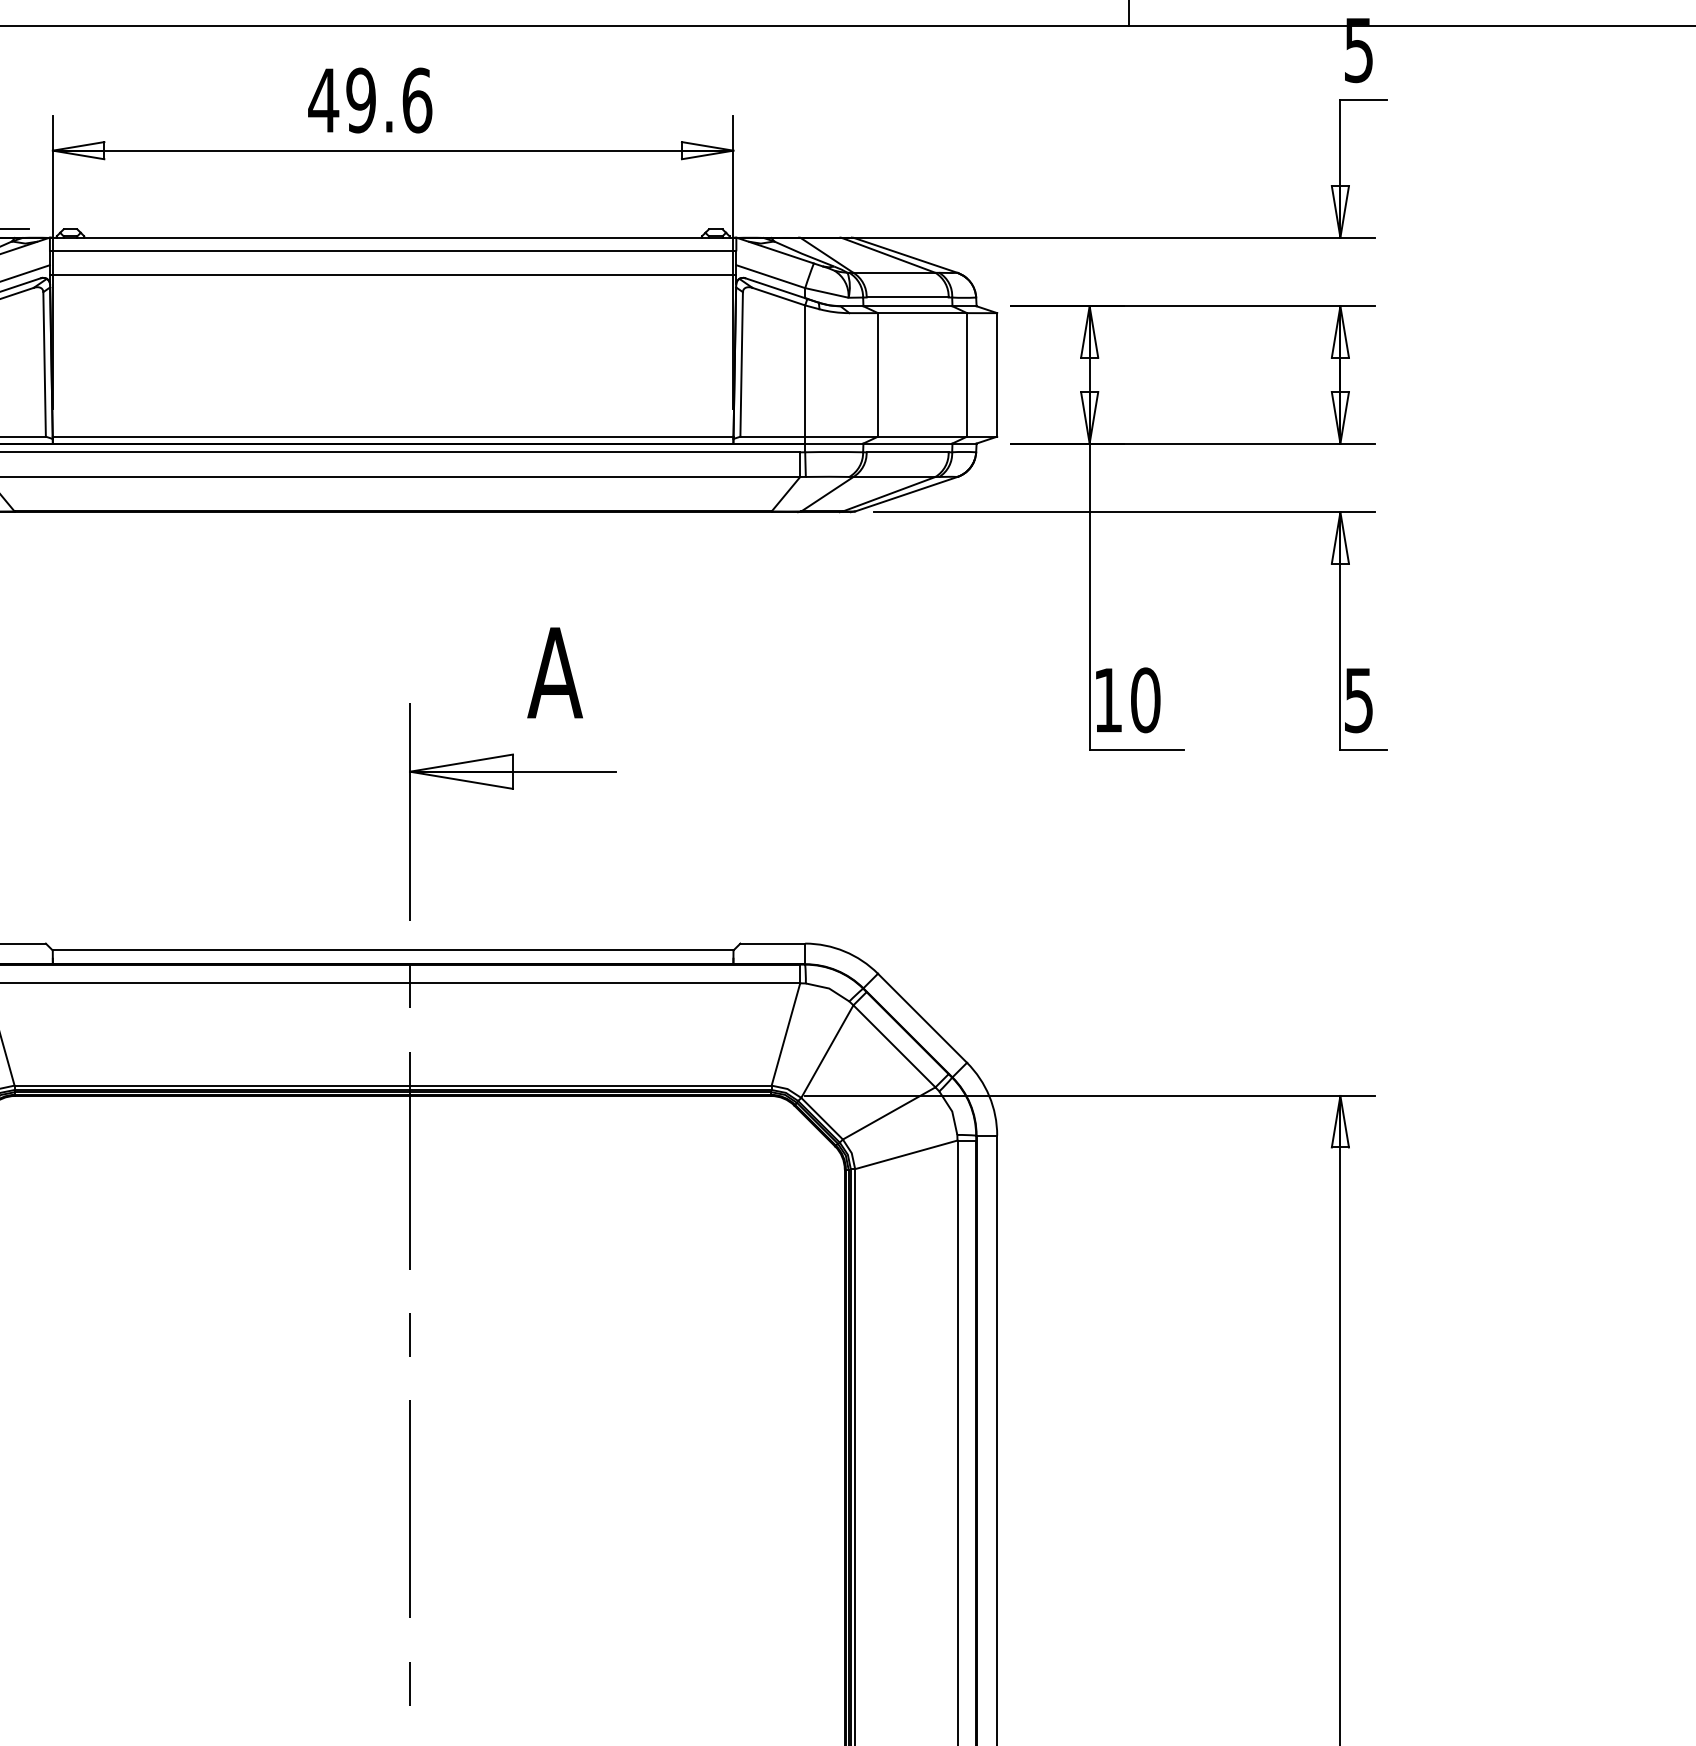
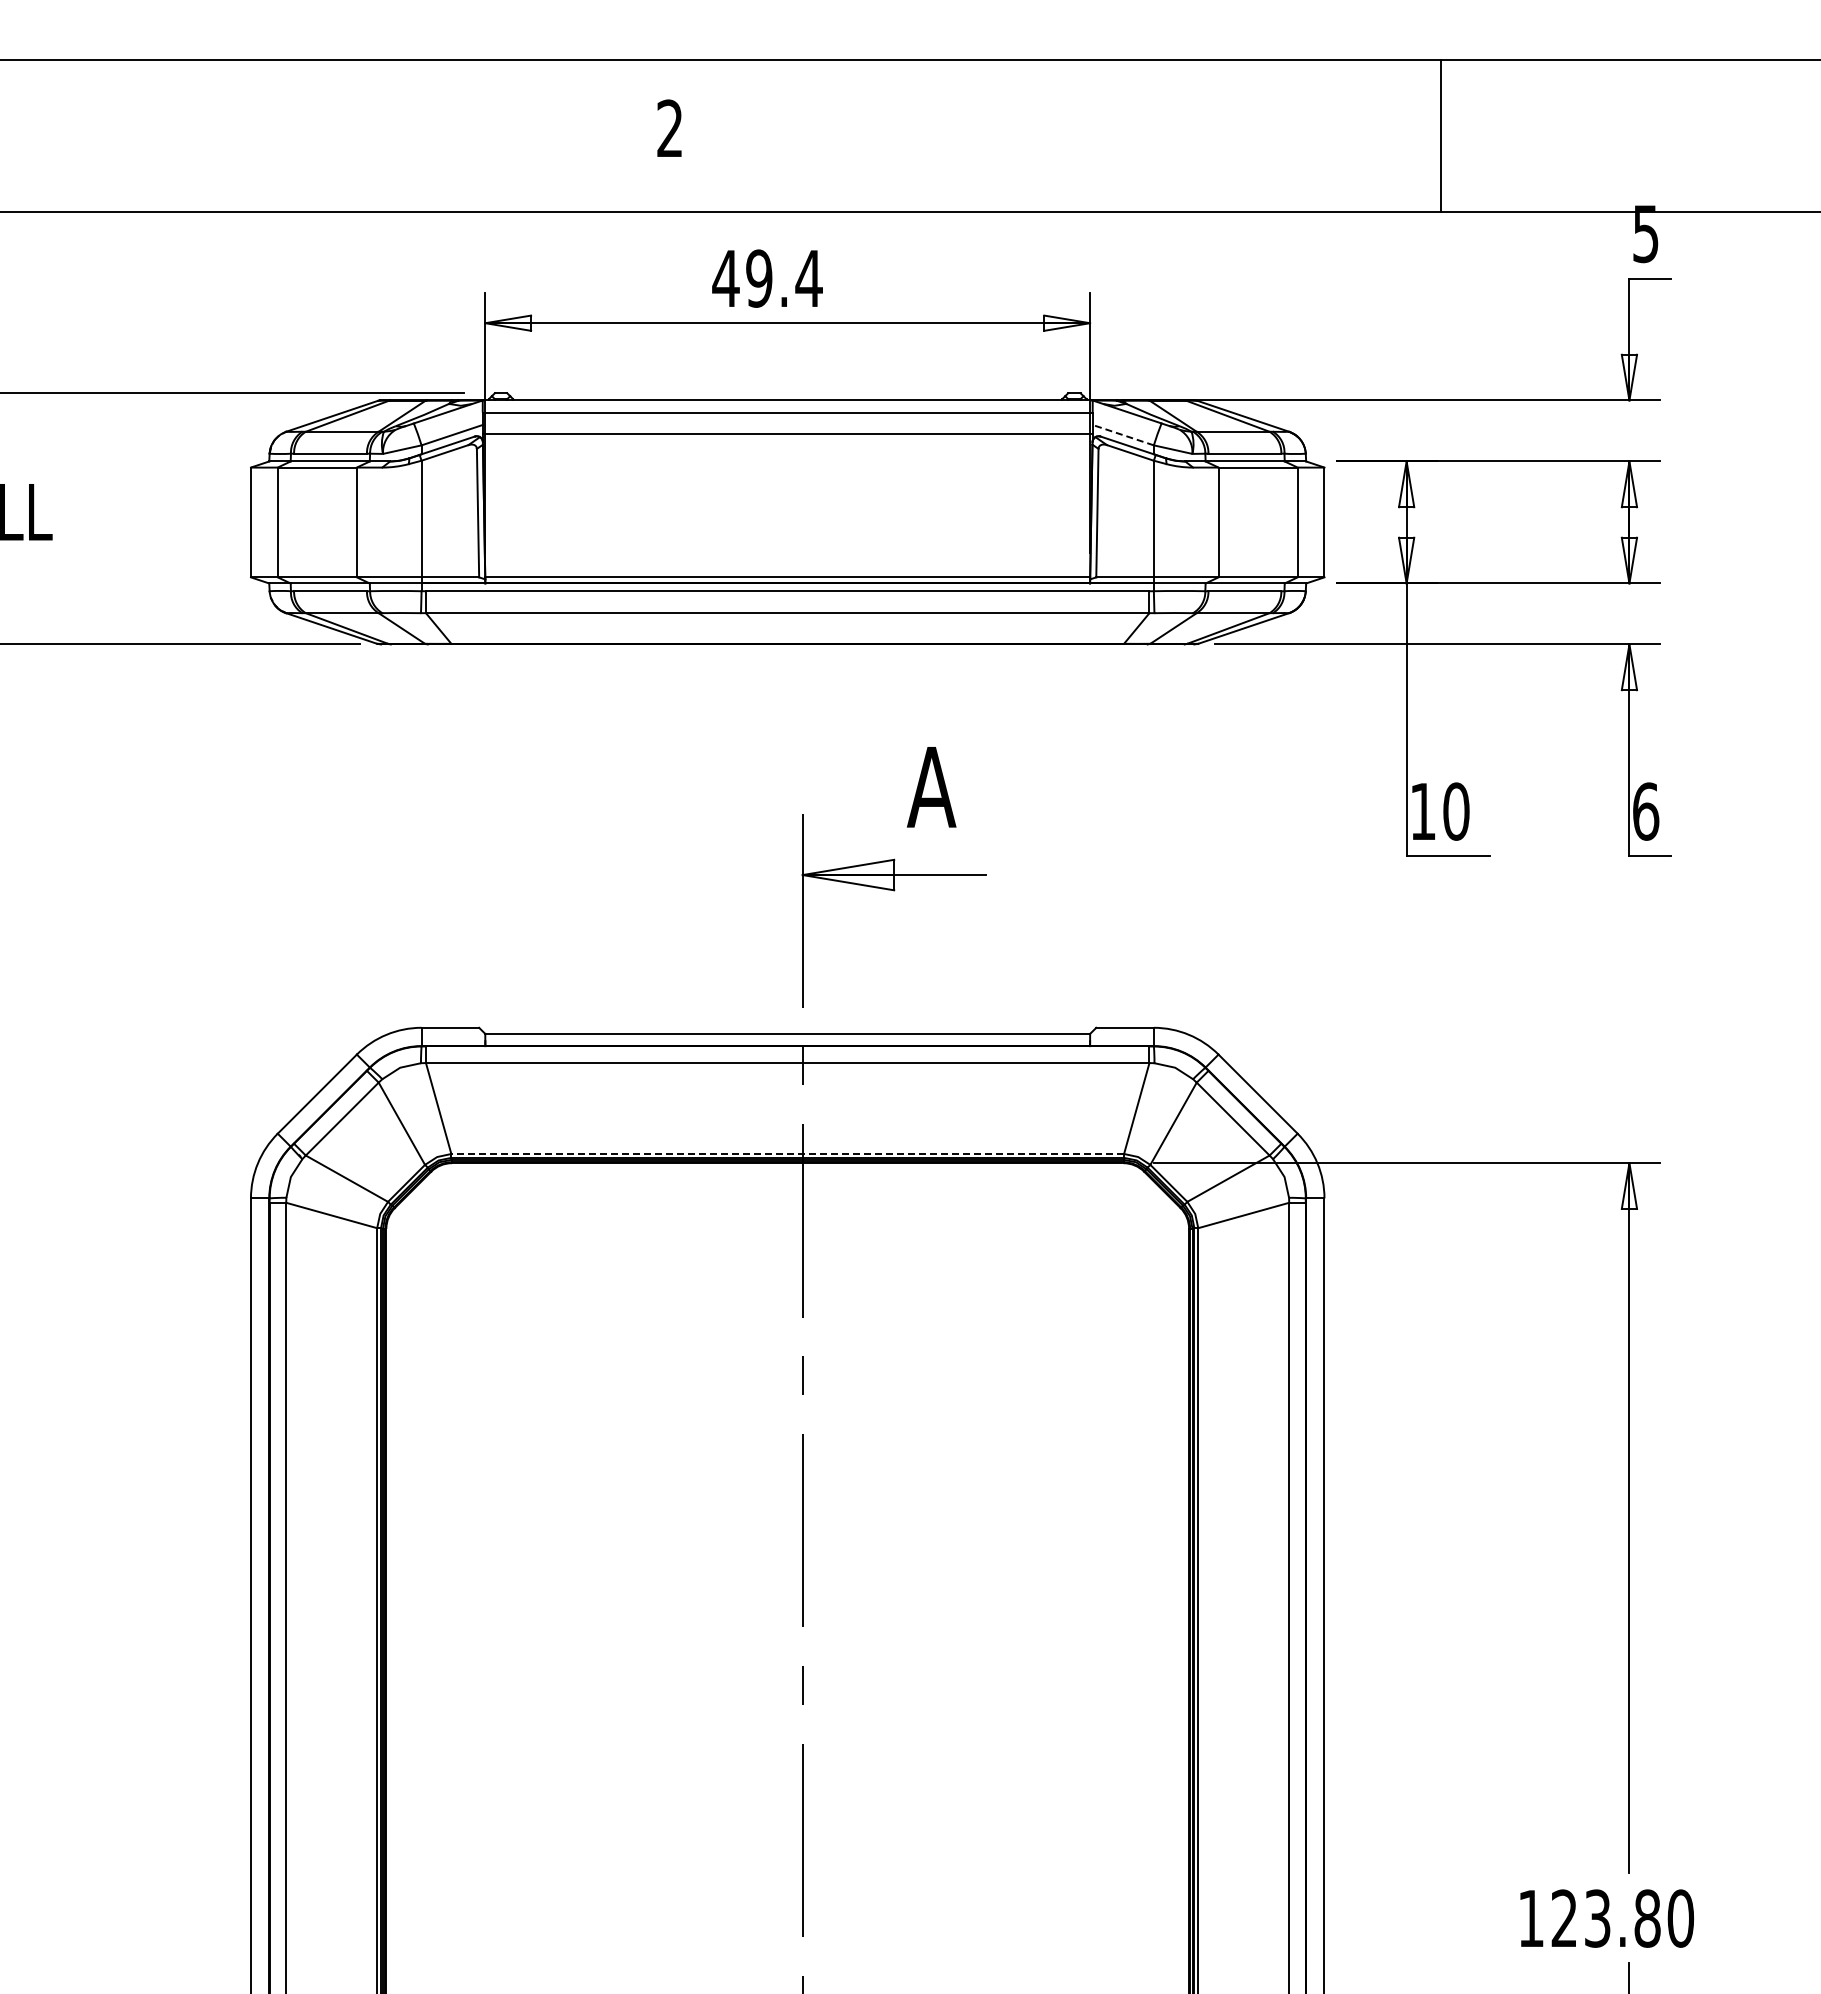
text: (416, 100) -> (808, 278), 49.6 -> 49.4
line: (769, 277) -> (1122, 435), solid -> dashed
text: (1359, 700) -> (1646, 811), 5 -> 6
line: (392, 1085) -> (787, 1153), solid -> dashed

